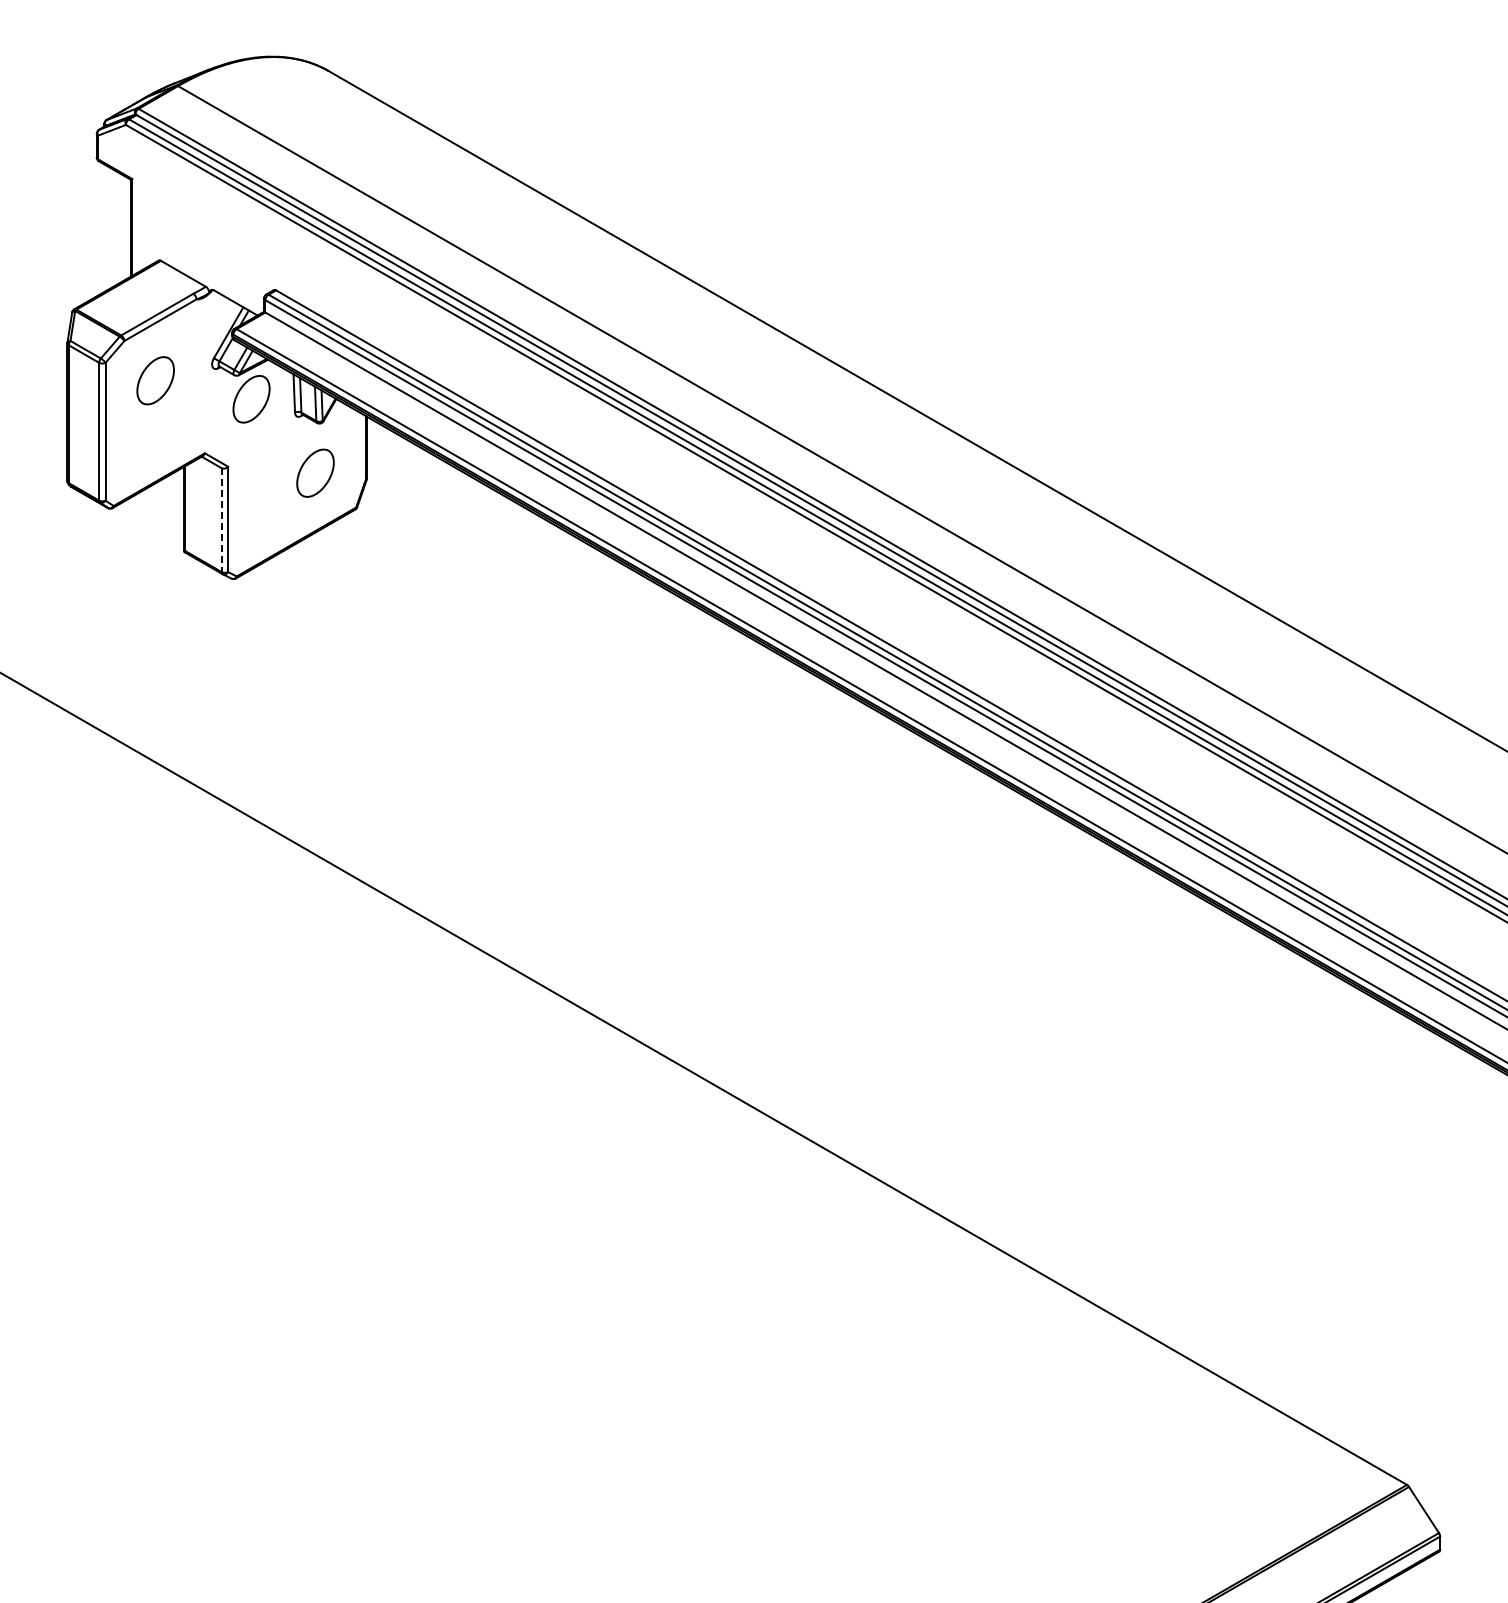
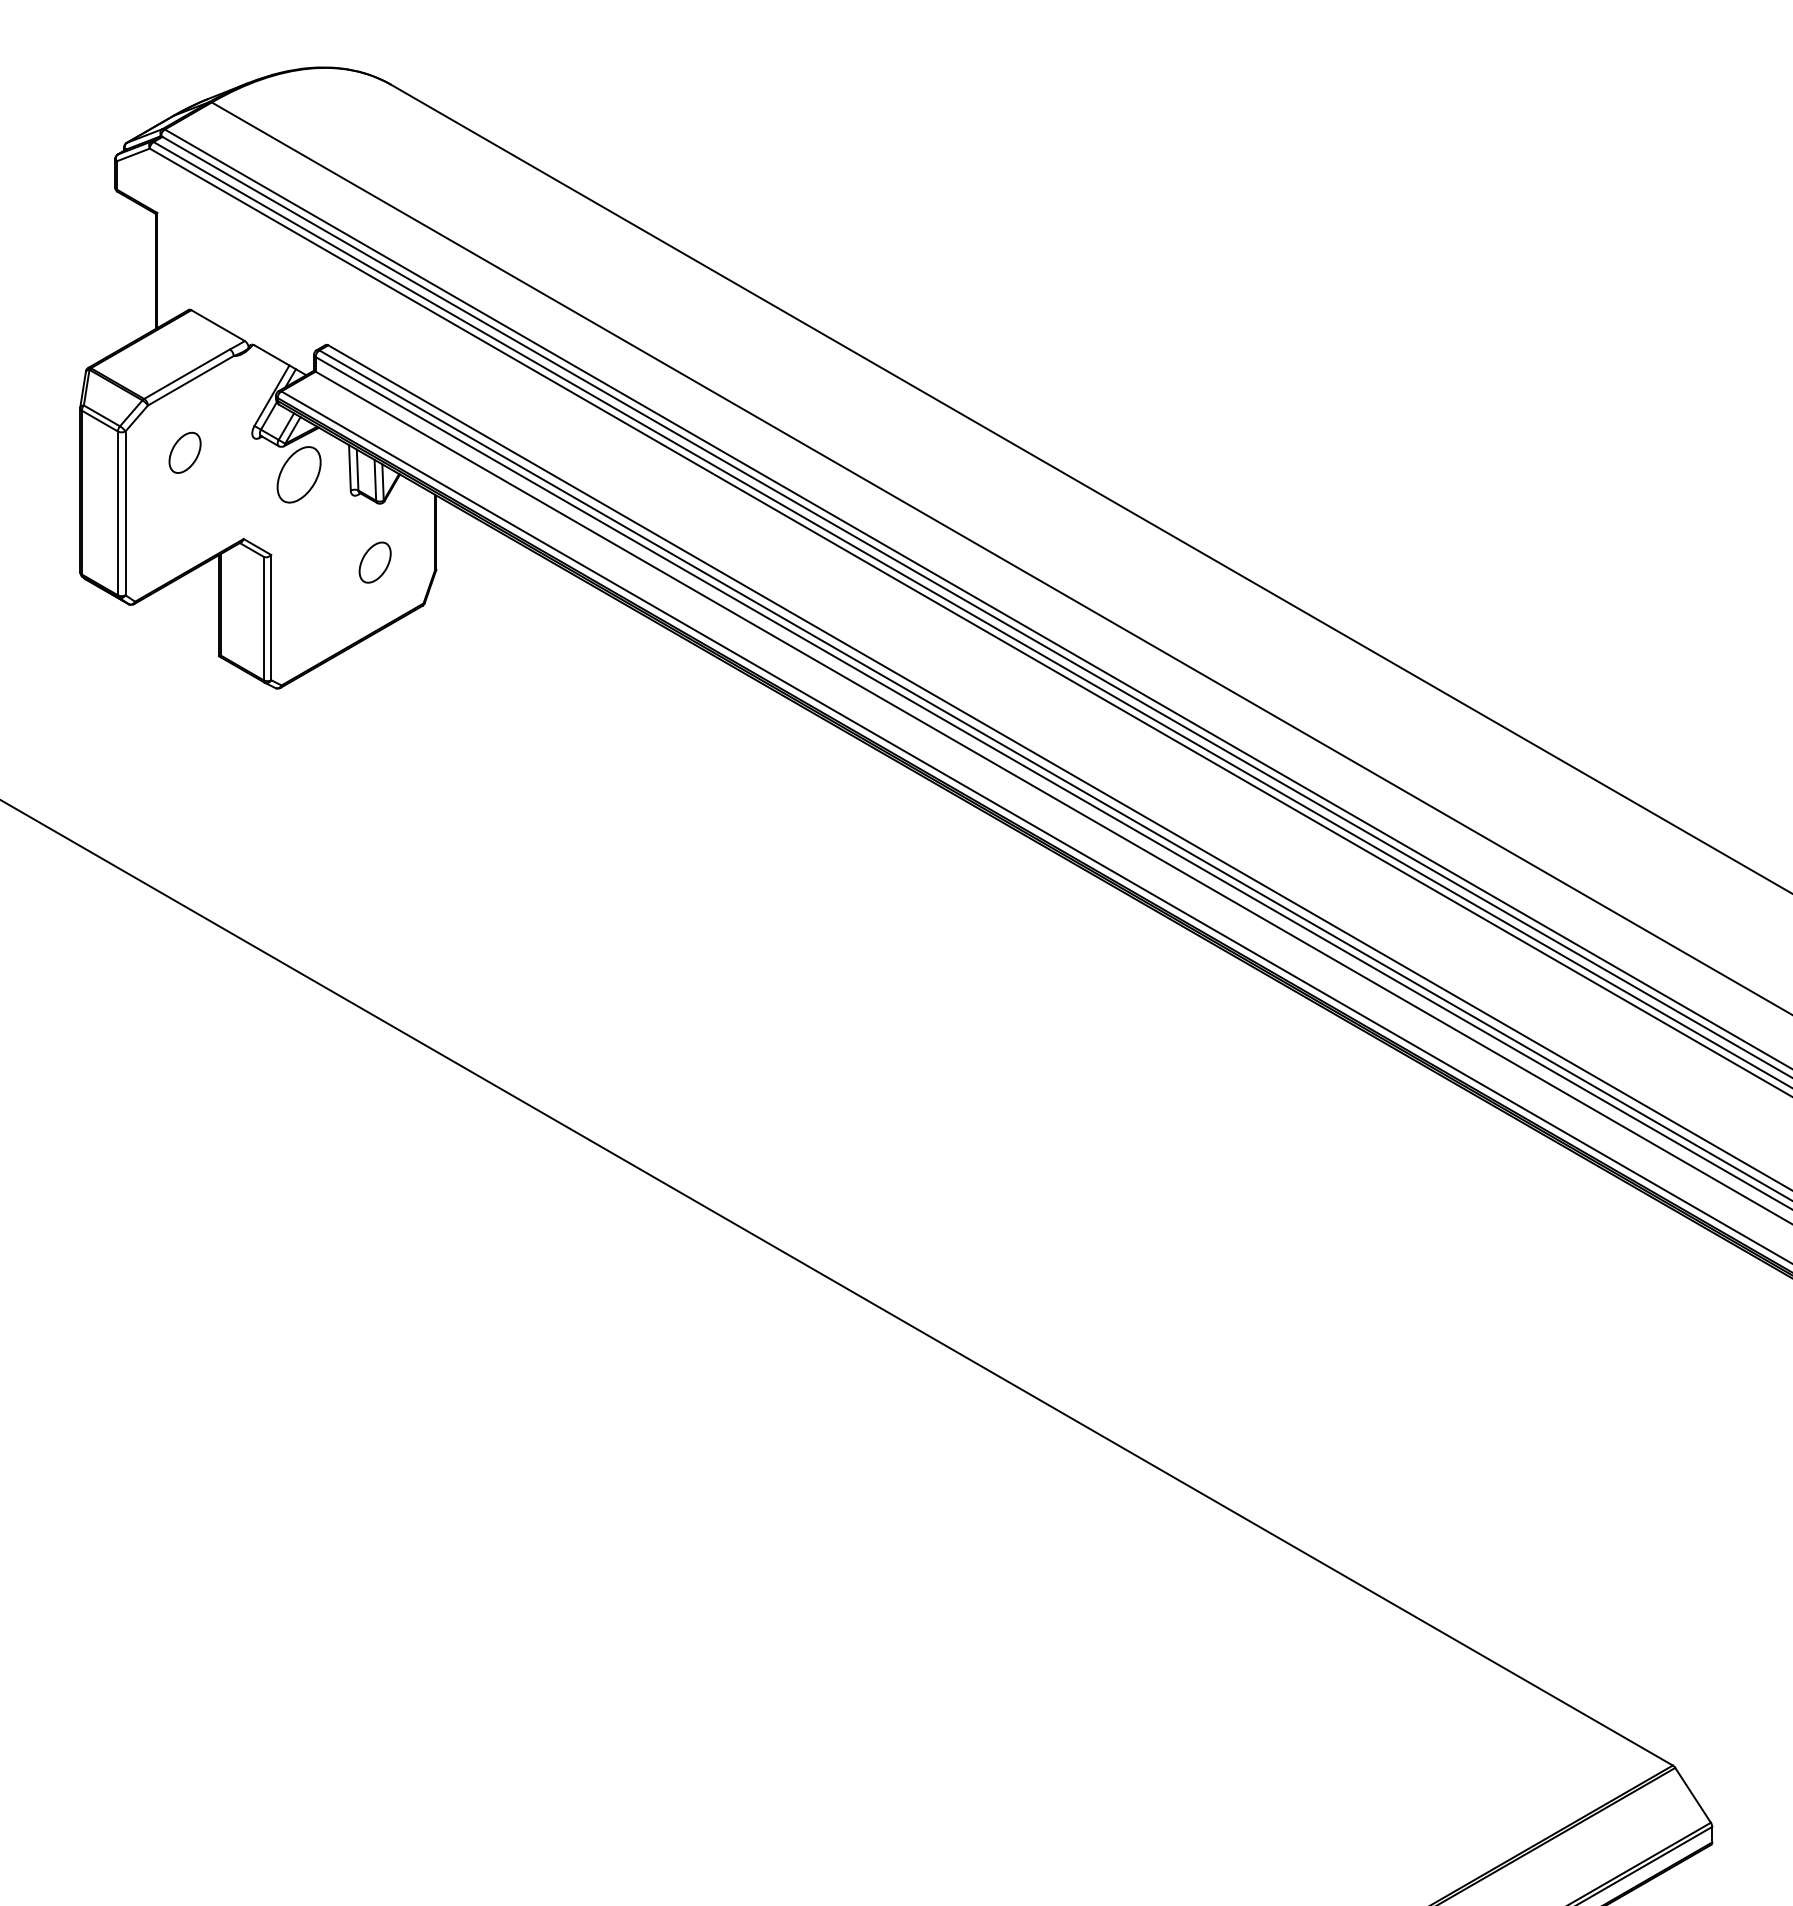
part: (155, 380) -> (184, 452), size x0.71
part: (315, 472) -> (375, 561), size x0.71
line: (221, 520) -> (263, 618), dashed -> solid

